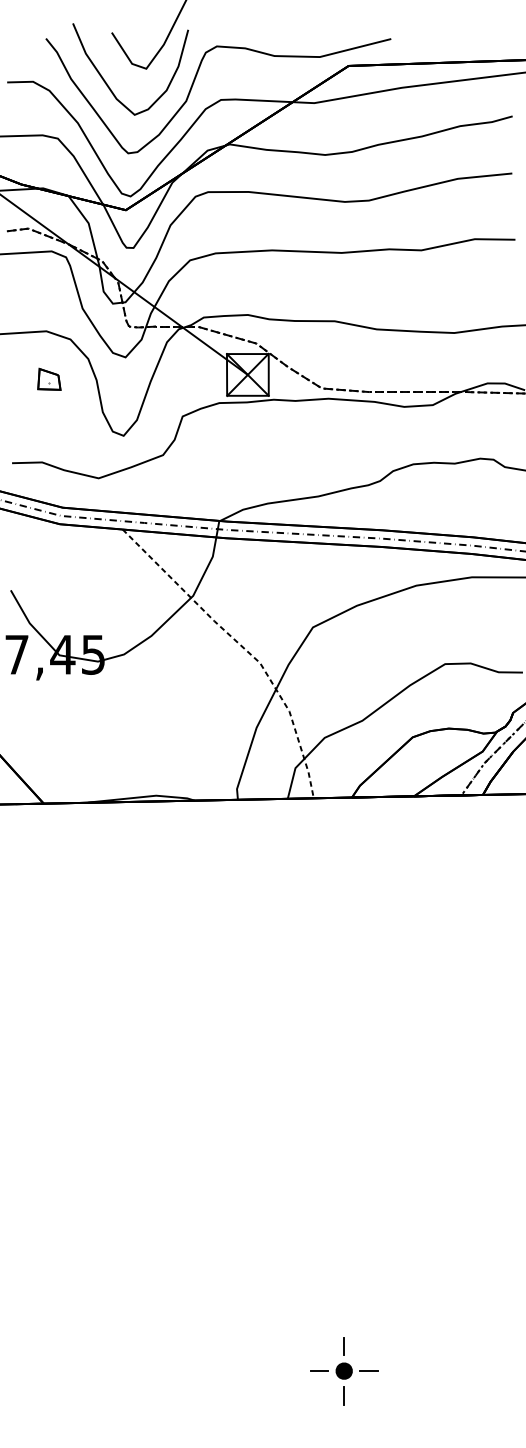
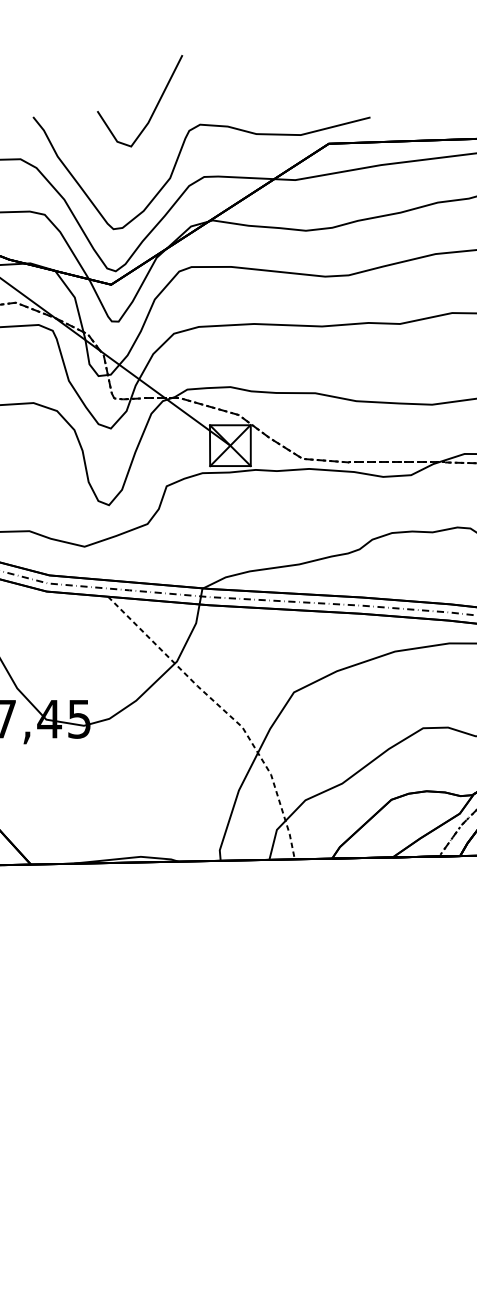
curve: (107, 83) -> (93, 160), removed
part: (49, 378) -> (36, 449), removed

